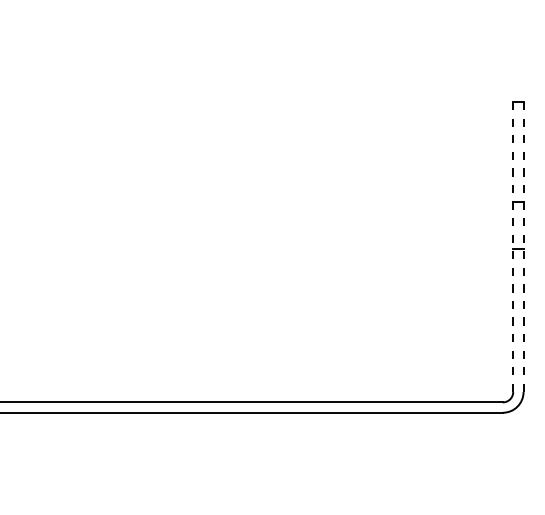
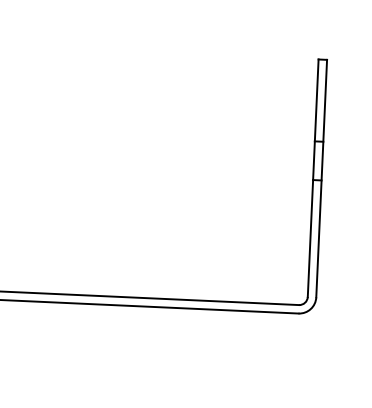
line: (513, 246) -> (313, 177), dashed -> solid
line: (523, 247) -> (321, 179), dashed -> solid

